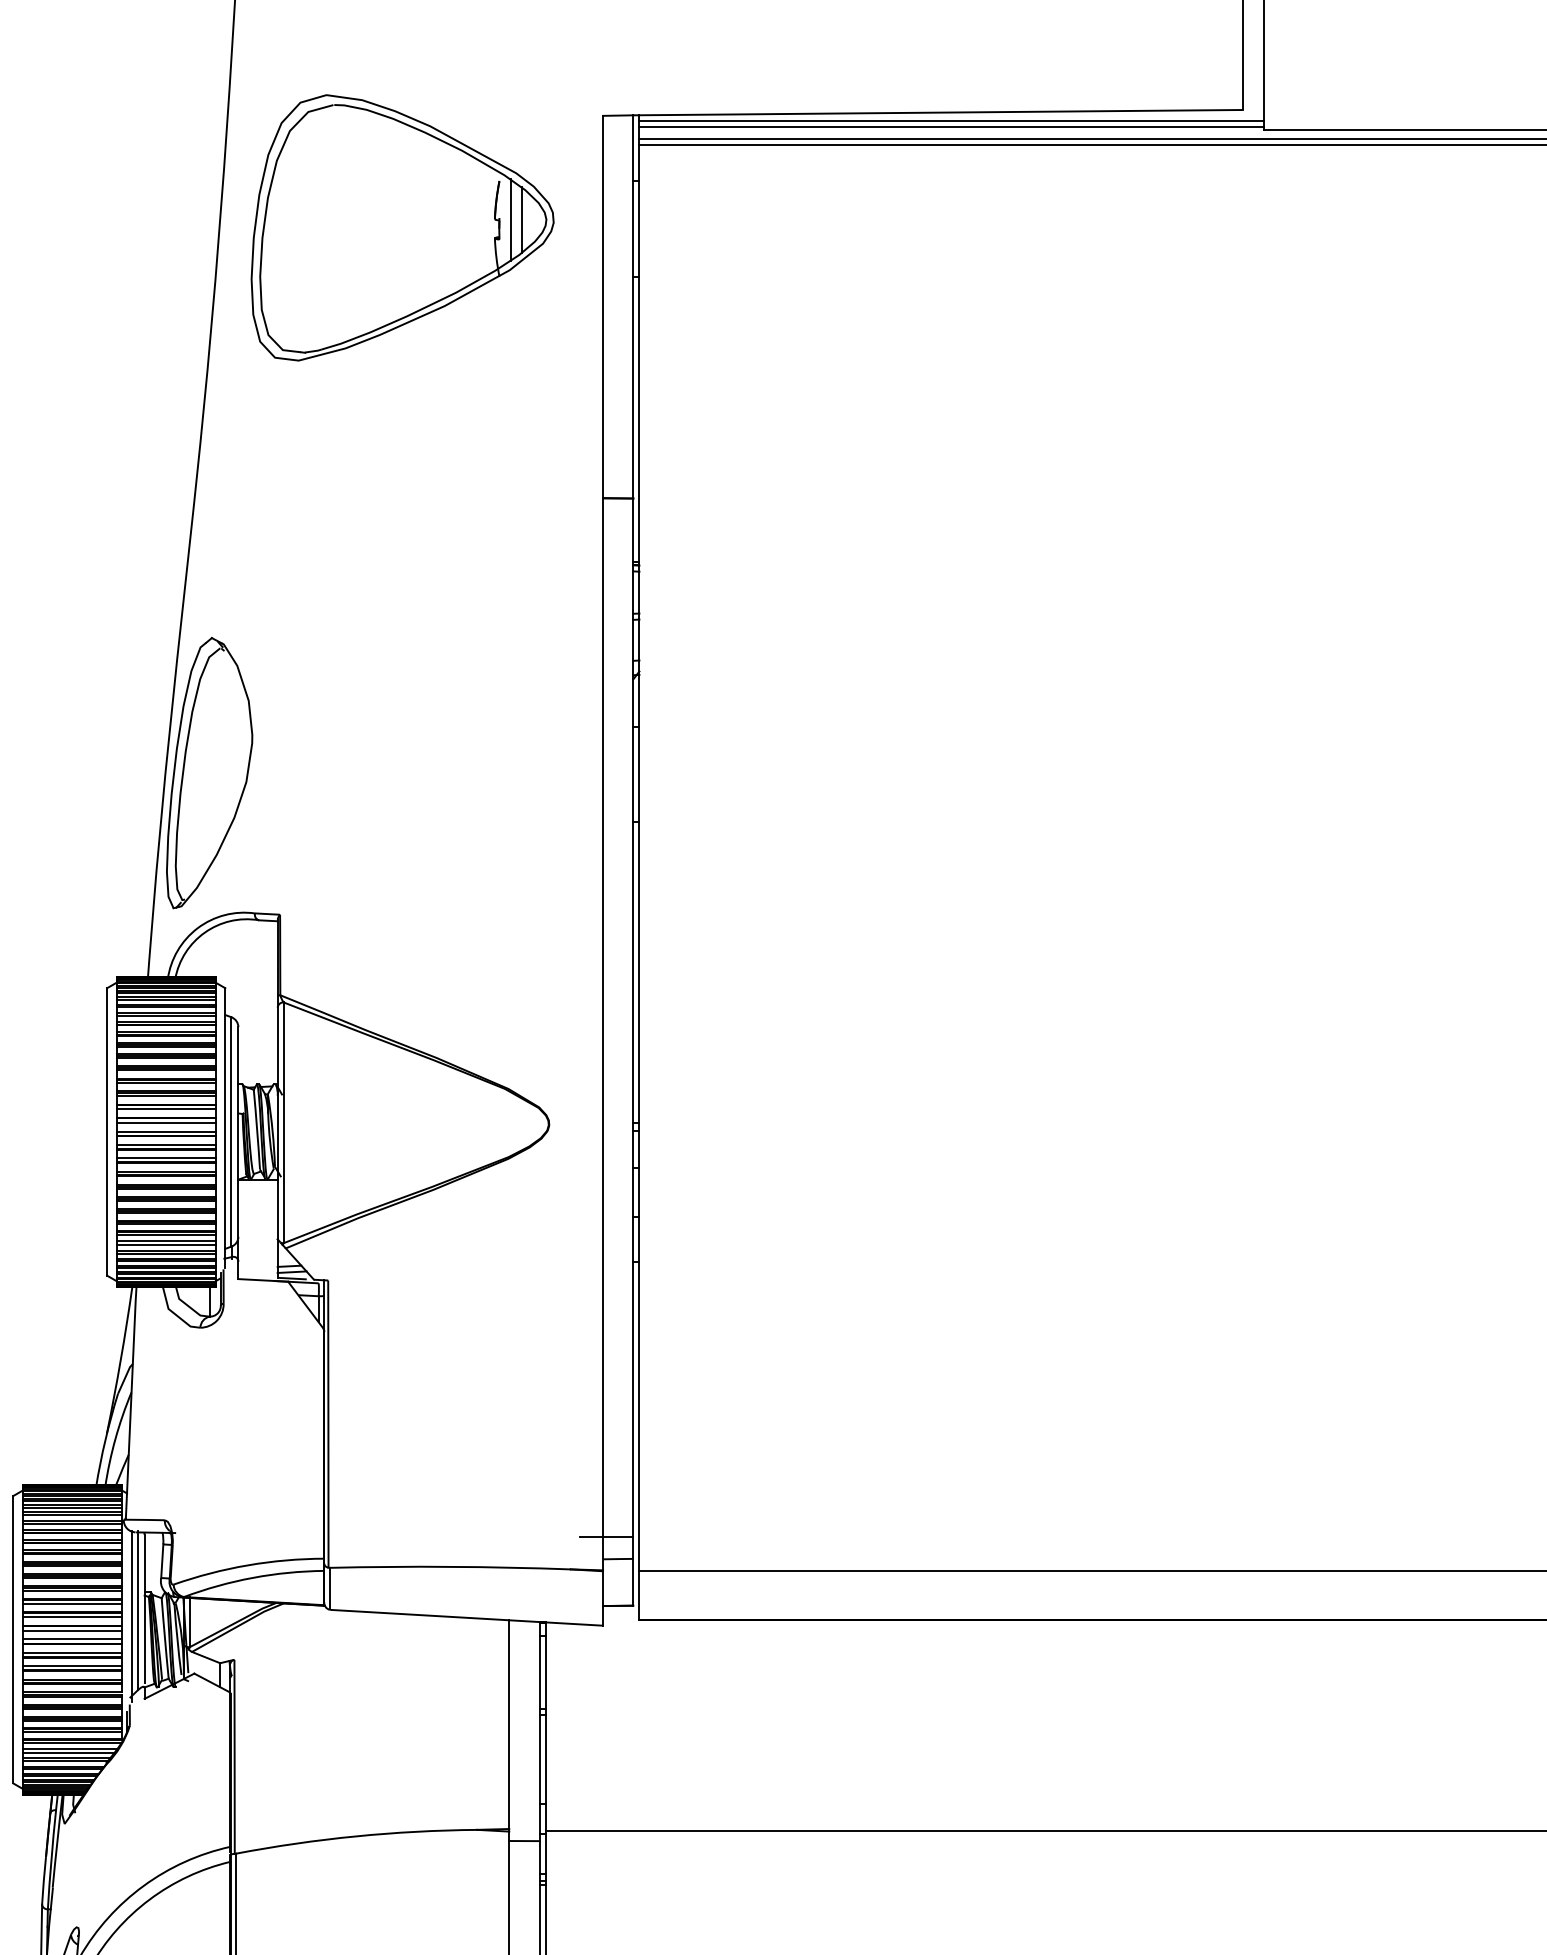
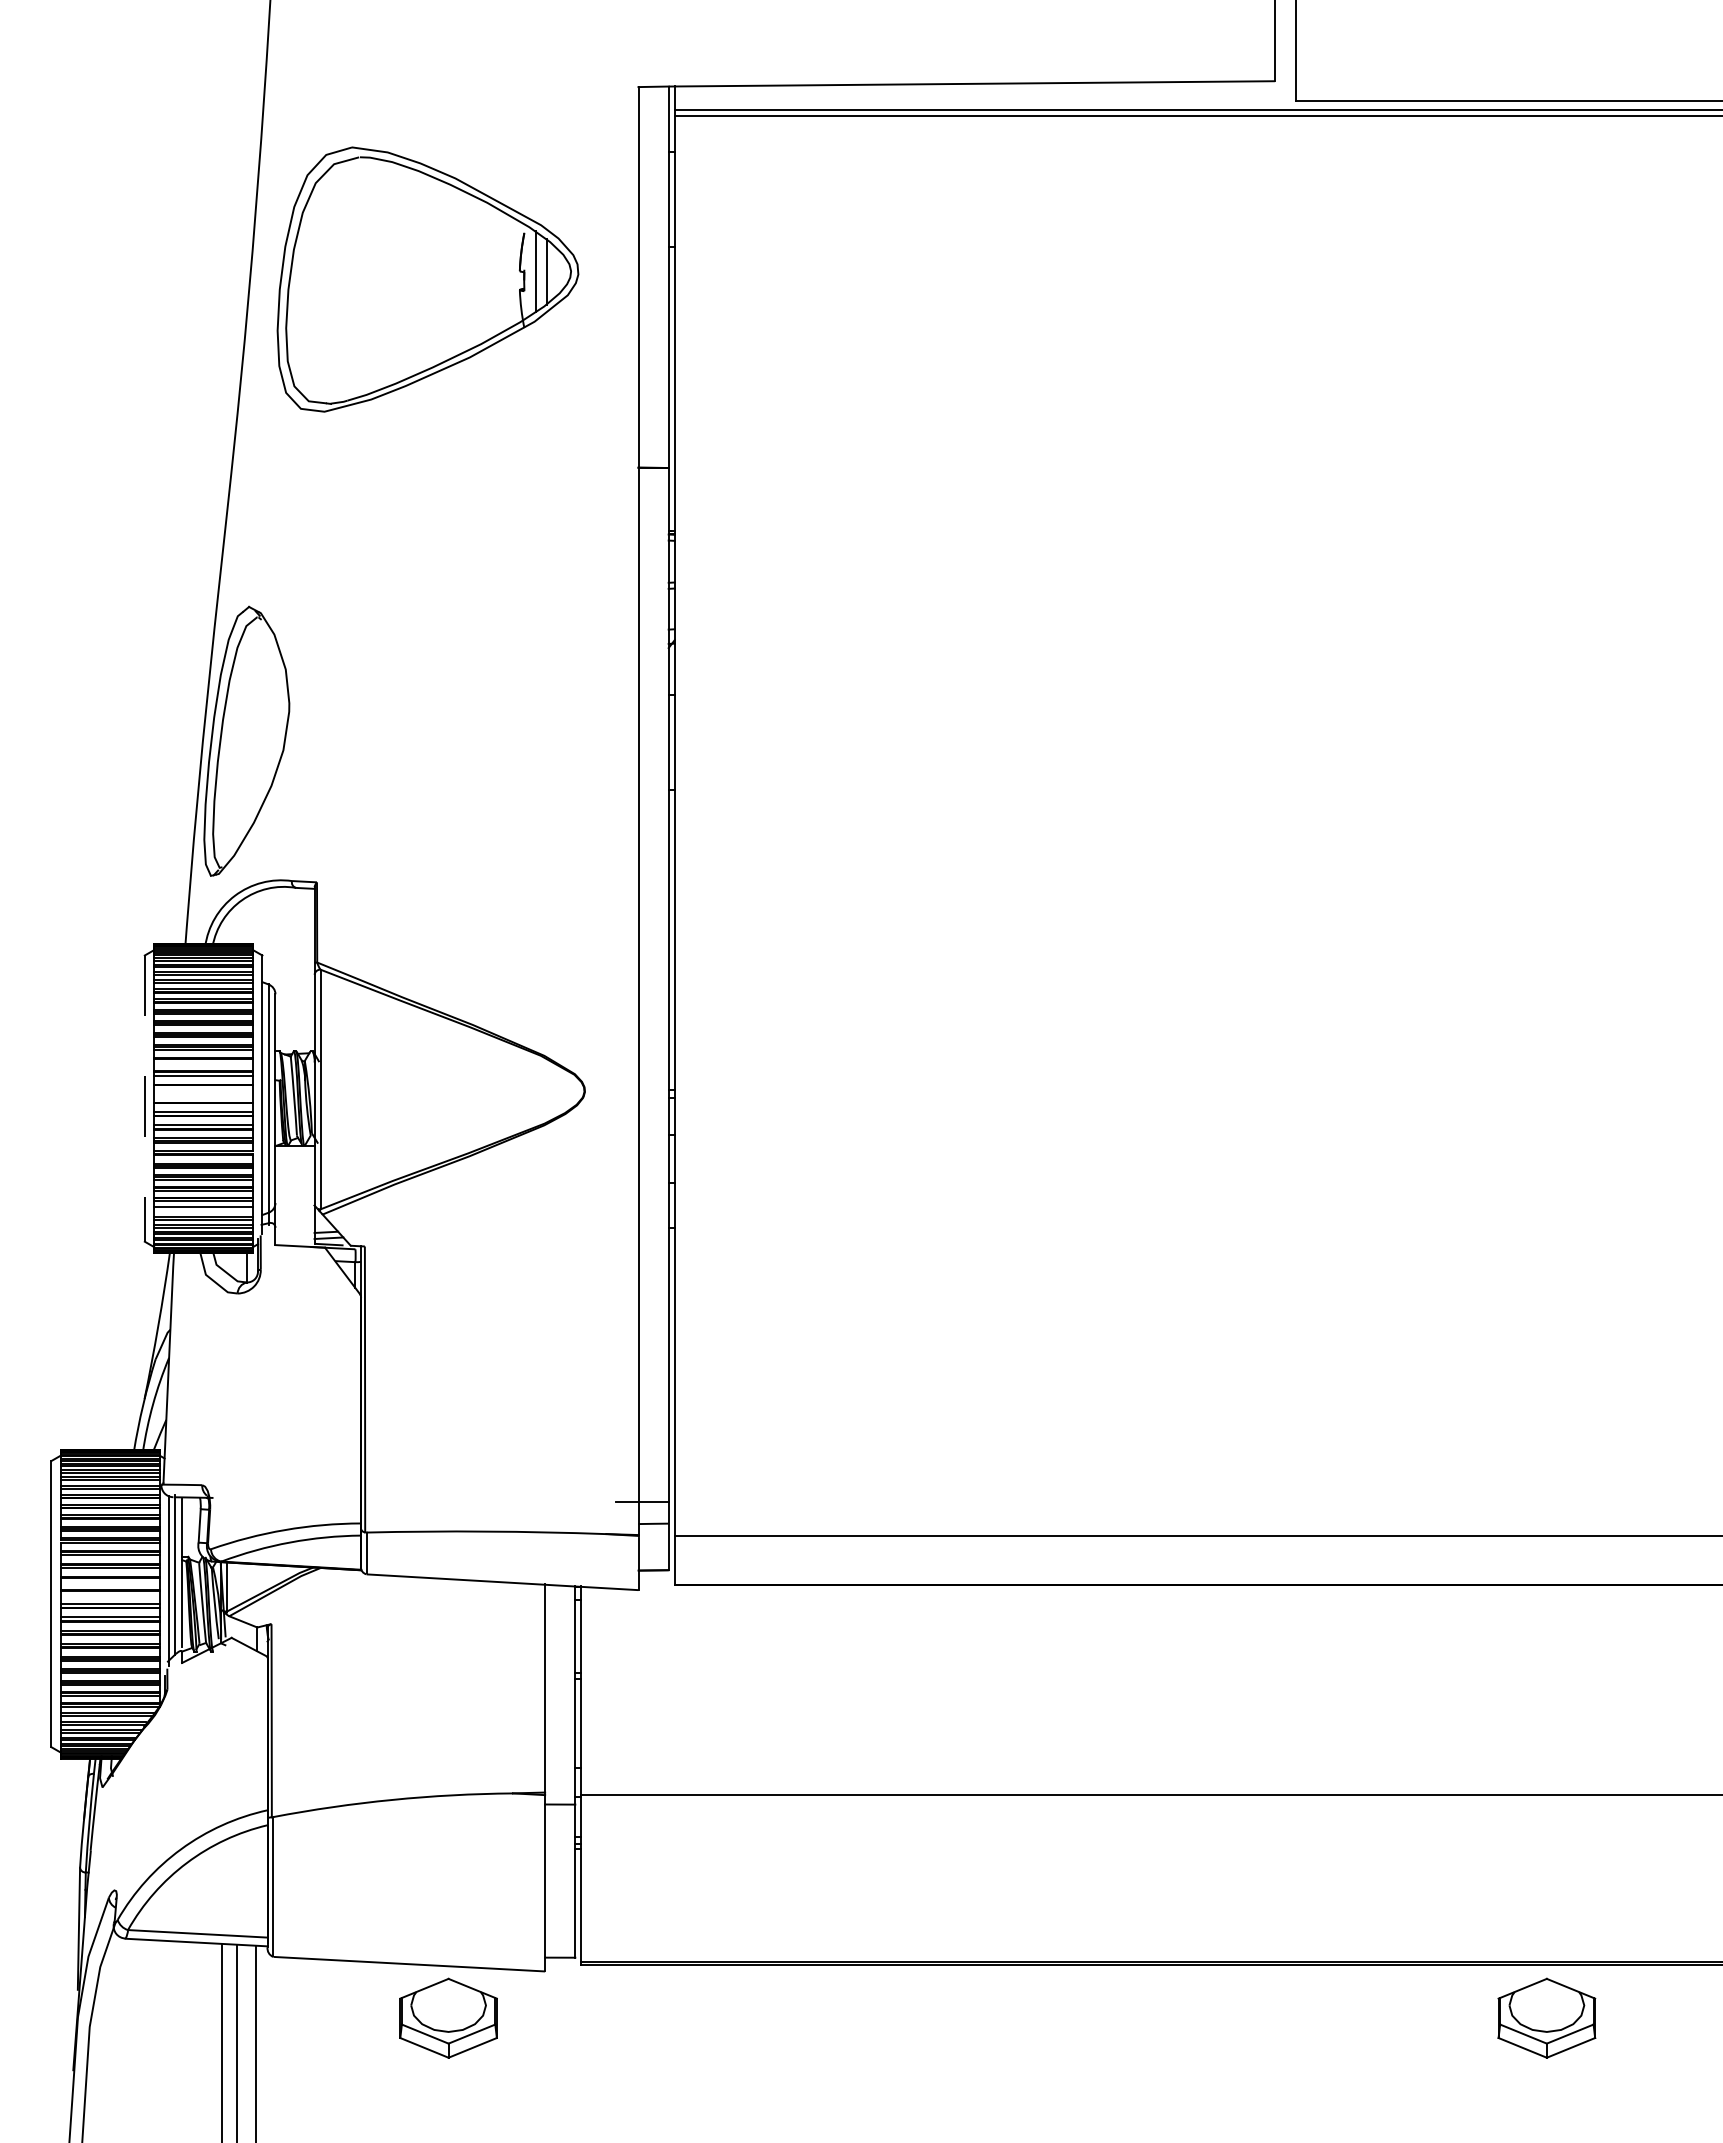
line: (951, 121) -> (985, 92), removed
line: (951, 127) -> (985, 98), removed
part: (402, 227) -> (427, 279), moved
line: (166, 1095) -> (203, 1062), removed
line: (166, 1122) -> (203, 1089), removed
line: (166, 1131) -> (203, 1098), removed
line: (106, 1132) -> (144, 1099), solid -> dashed
line: (166, 1244) -> (203, 1210), removed
line: (71, 1617) -> (109, 1581), removed
line: (71, 1631) -> (109, 1595), removed

